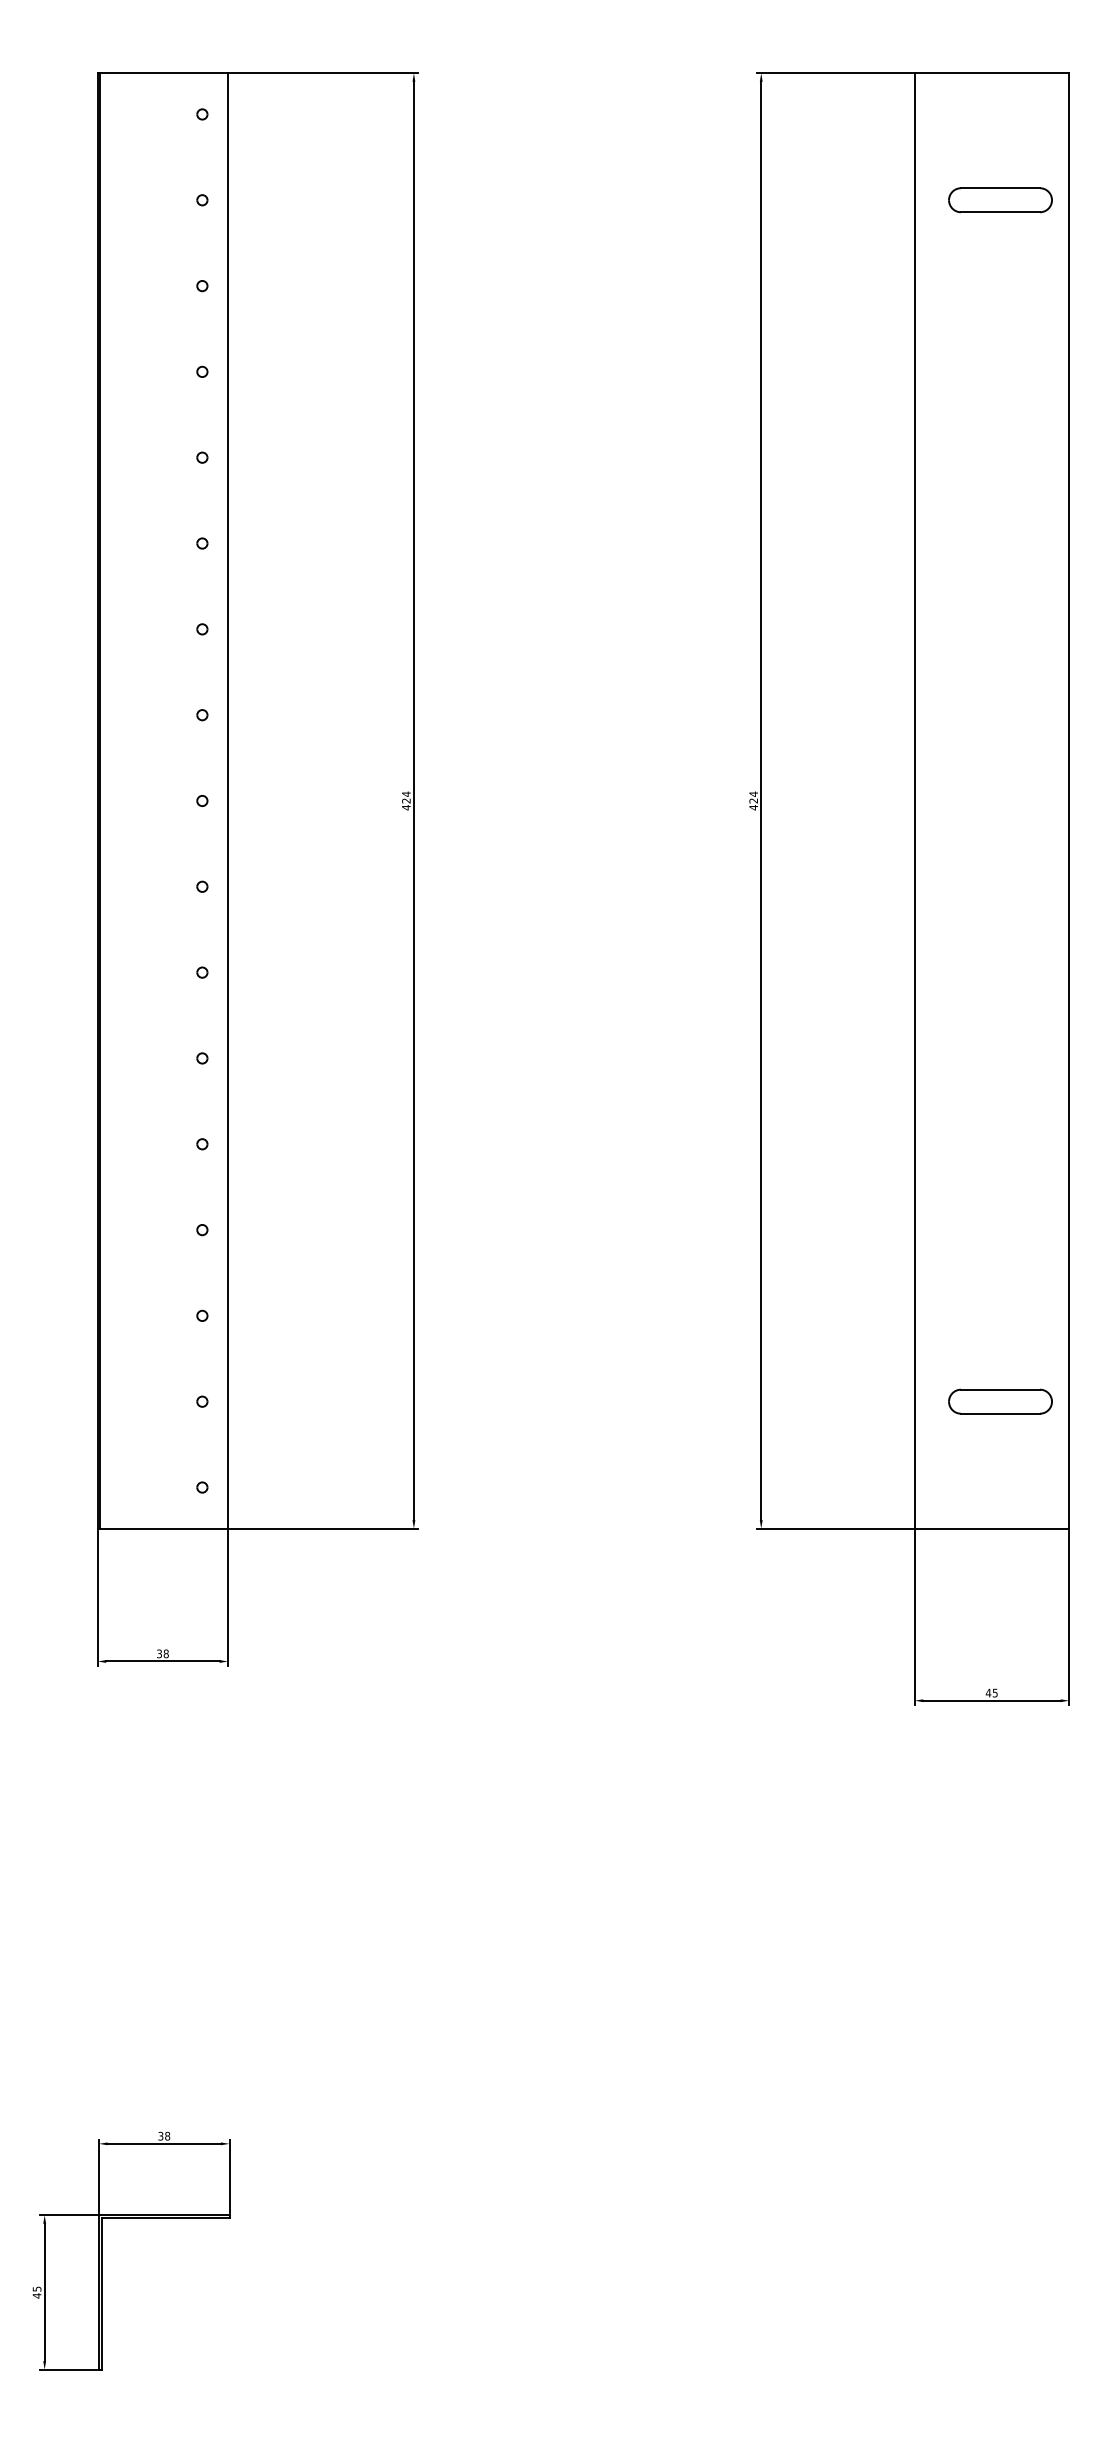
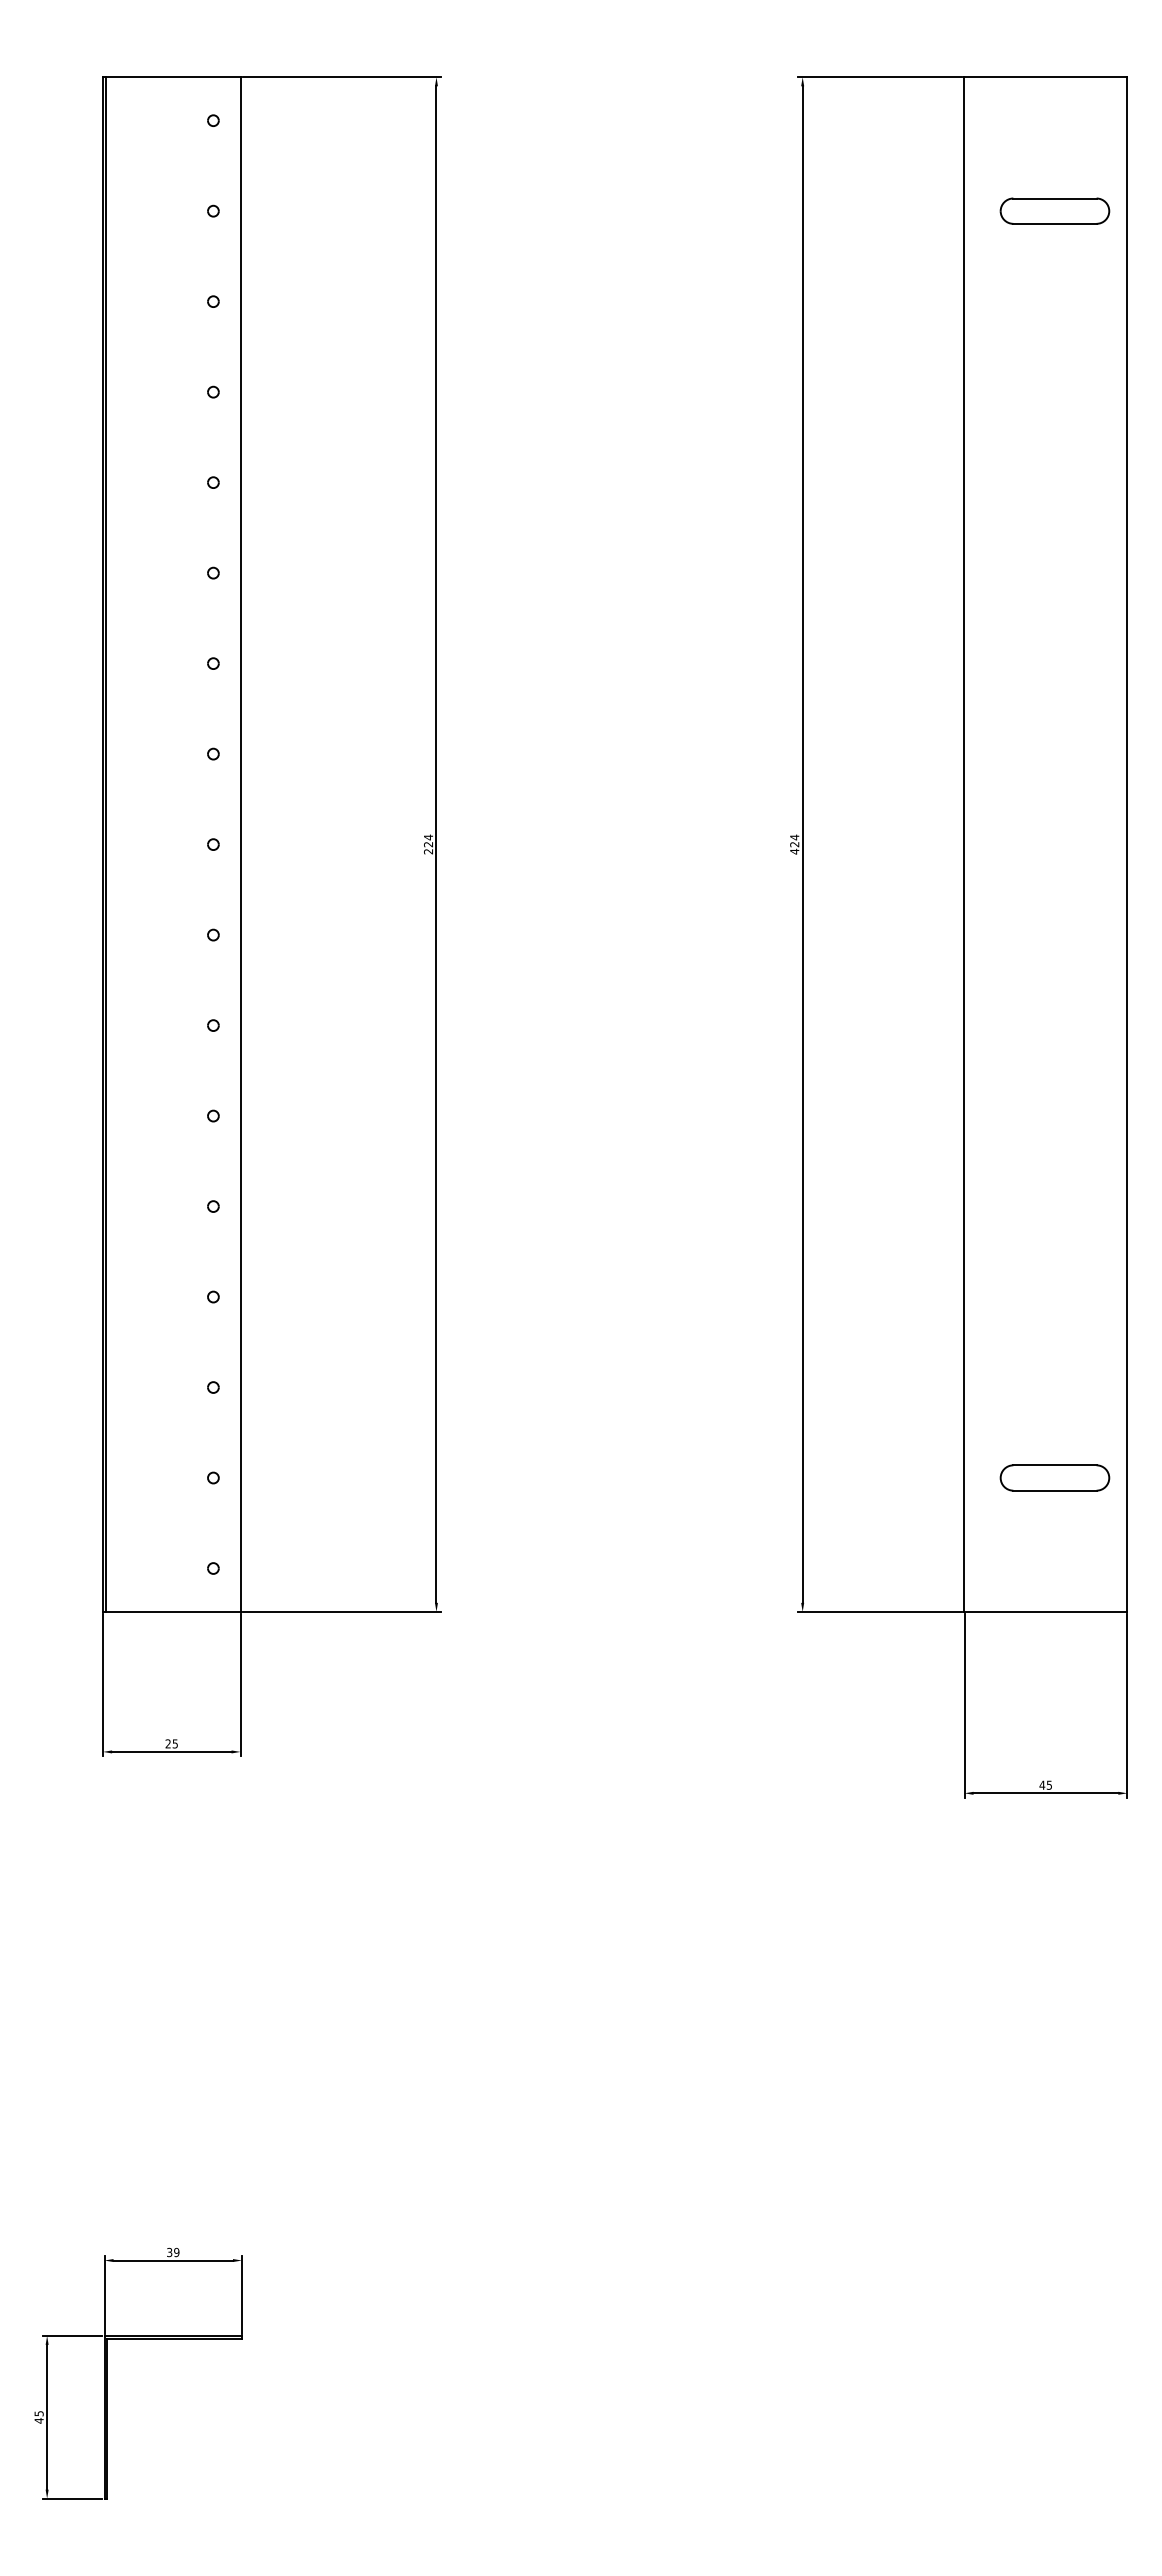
text: (406, 807) -> (428, 851), 424 -> 224
text: (162, 1653) -> (171, 1743), 38 -> 25
text: (167, 2136) -> (176, 2252), 38 -> 39

